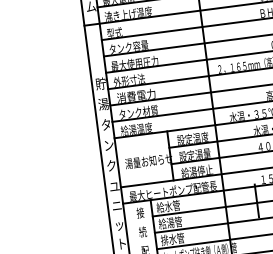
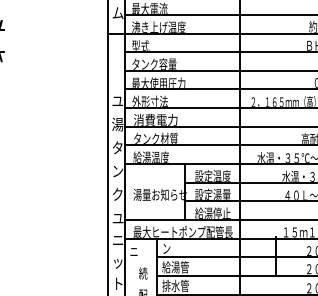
text: (100, 84) -> (117, 101), 貯 -> ユ
text: (168, 206) -> (175, 248), 給水管 -> ン
text: (136, 213) -> (138, 251), 接 -> ニ

